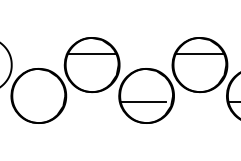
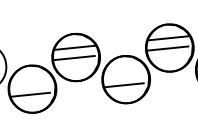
line: (89, 65) -> (73, 58), added
line: (197, 65) -> (167, 48), added
line: (35, 102) -> (30, 95), added

